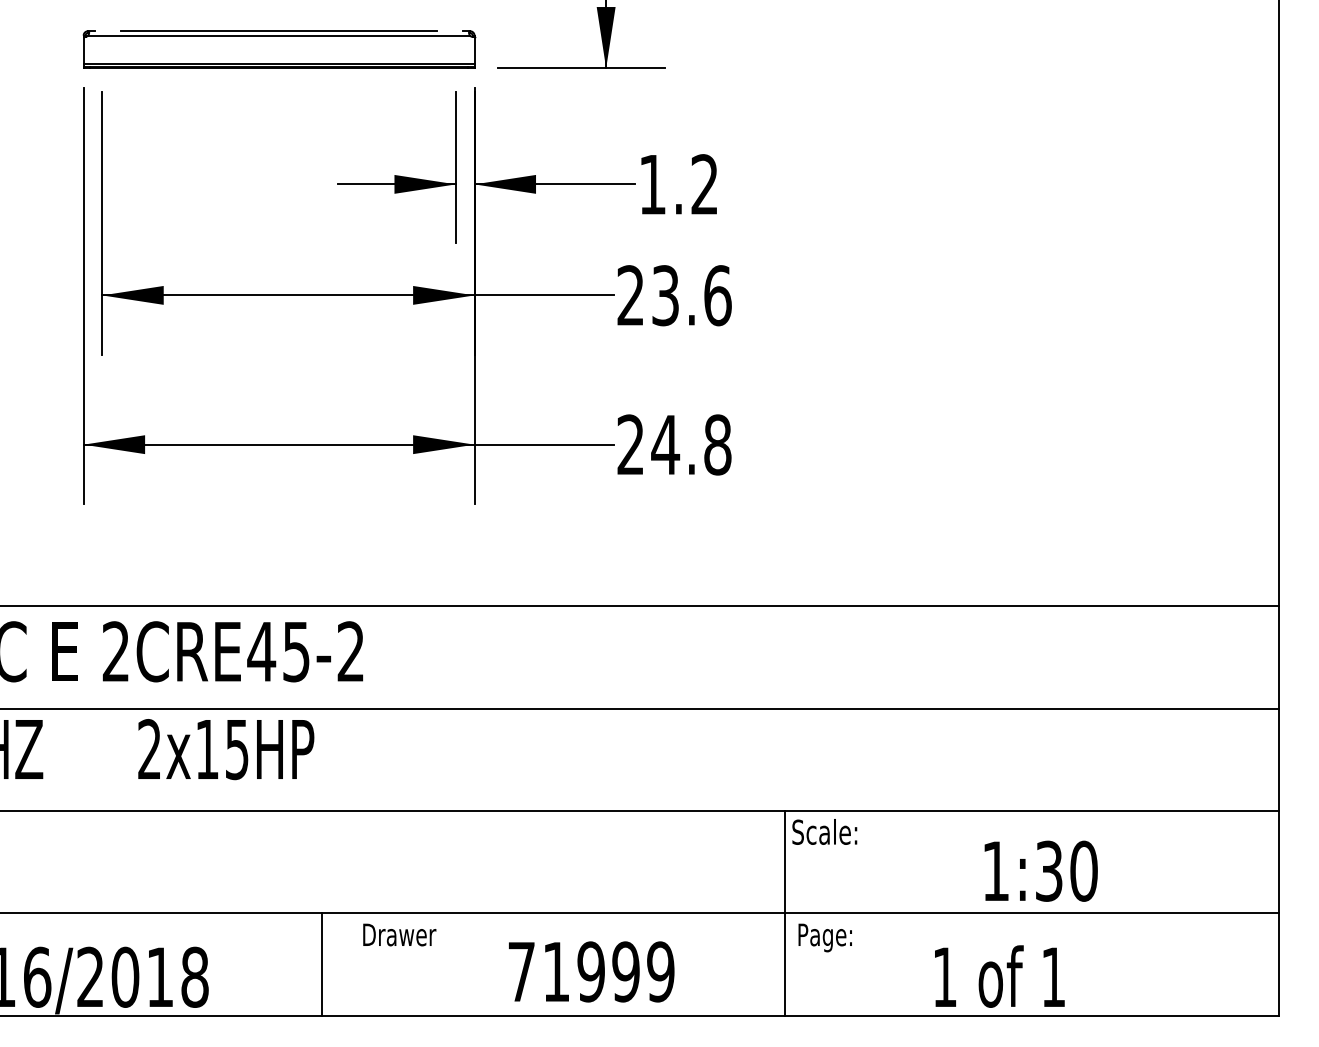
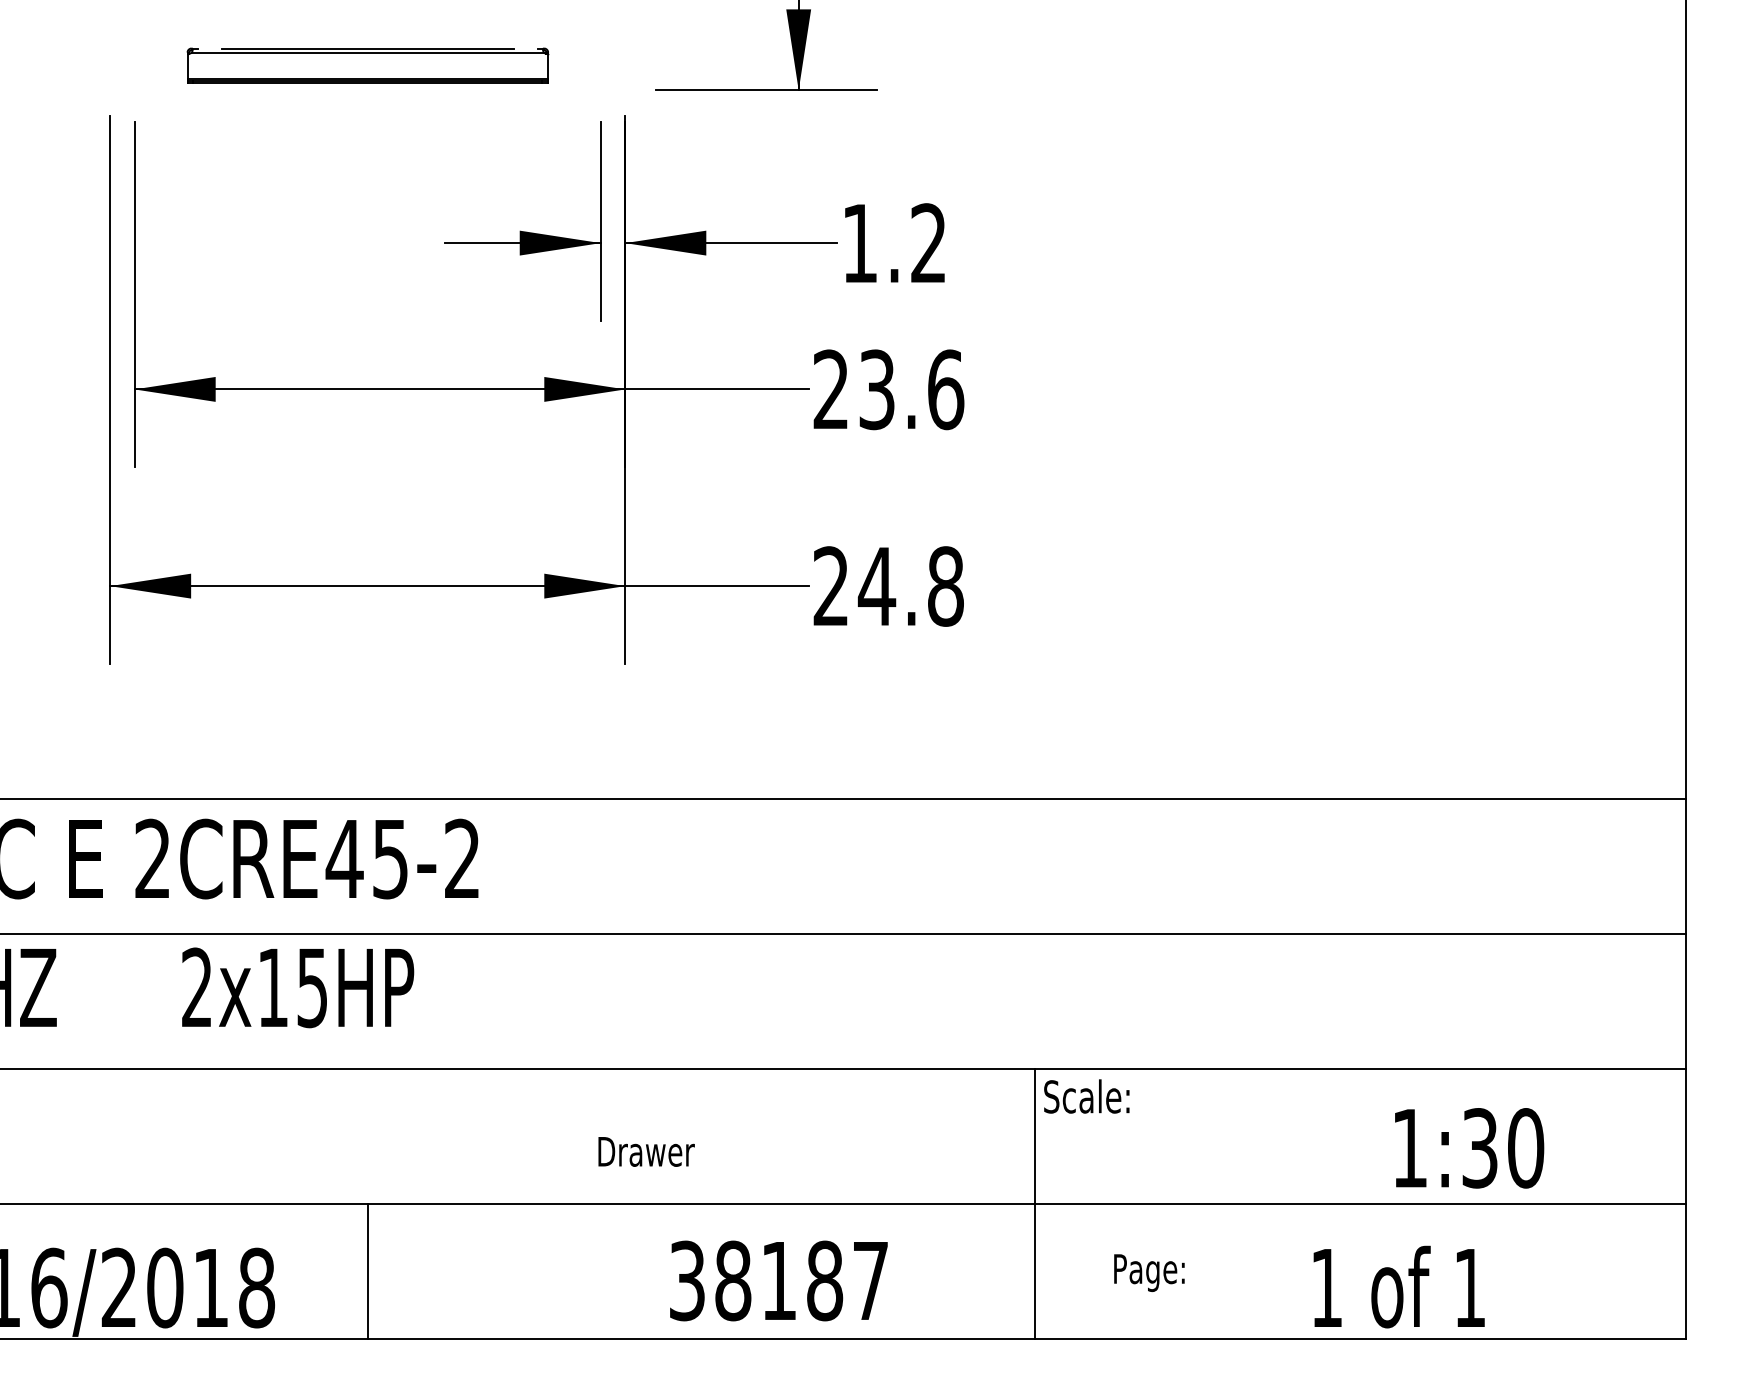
part: (279, 49) -> (368, 65), size x0.7
text: (1040, 870) -> (1468, 1147), moved
text: (399, 934) -> (646, 1151), moved
text: (824, 937) -> (1148, 1272), moved
line: (322, 964) -> (368, 1271), moved
text: (591, 971) -> (779, 1280), 71999 -> 38187
text: (999, 976) -> (1398, 1286), moved

